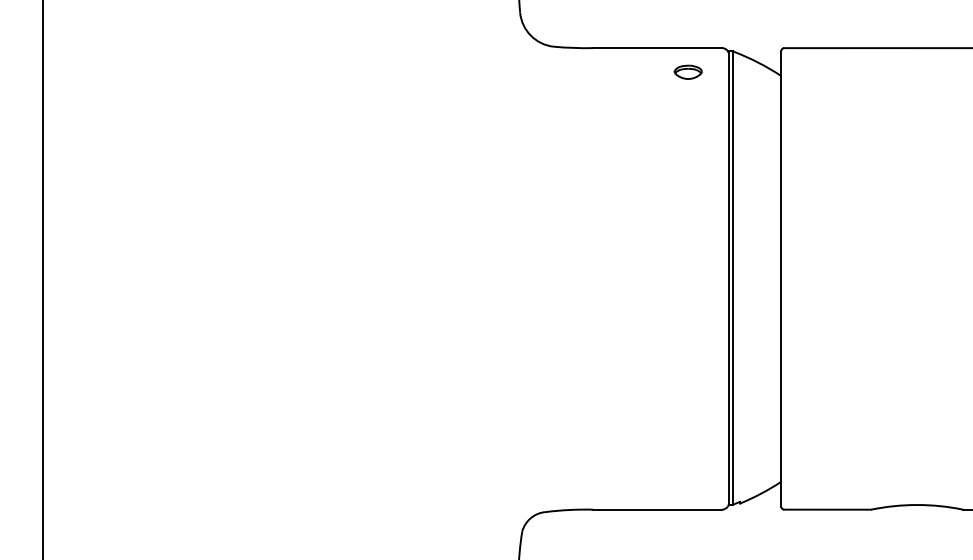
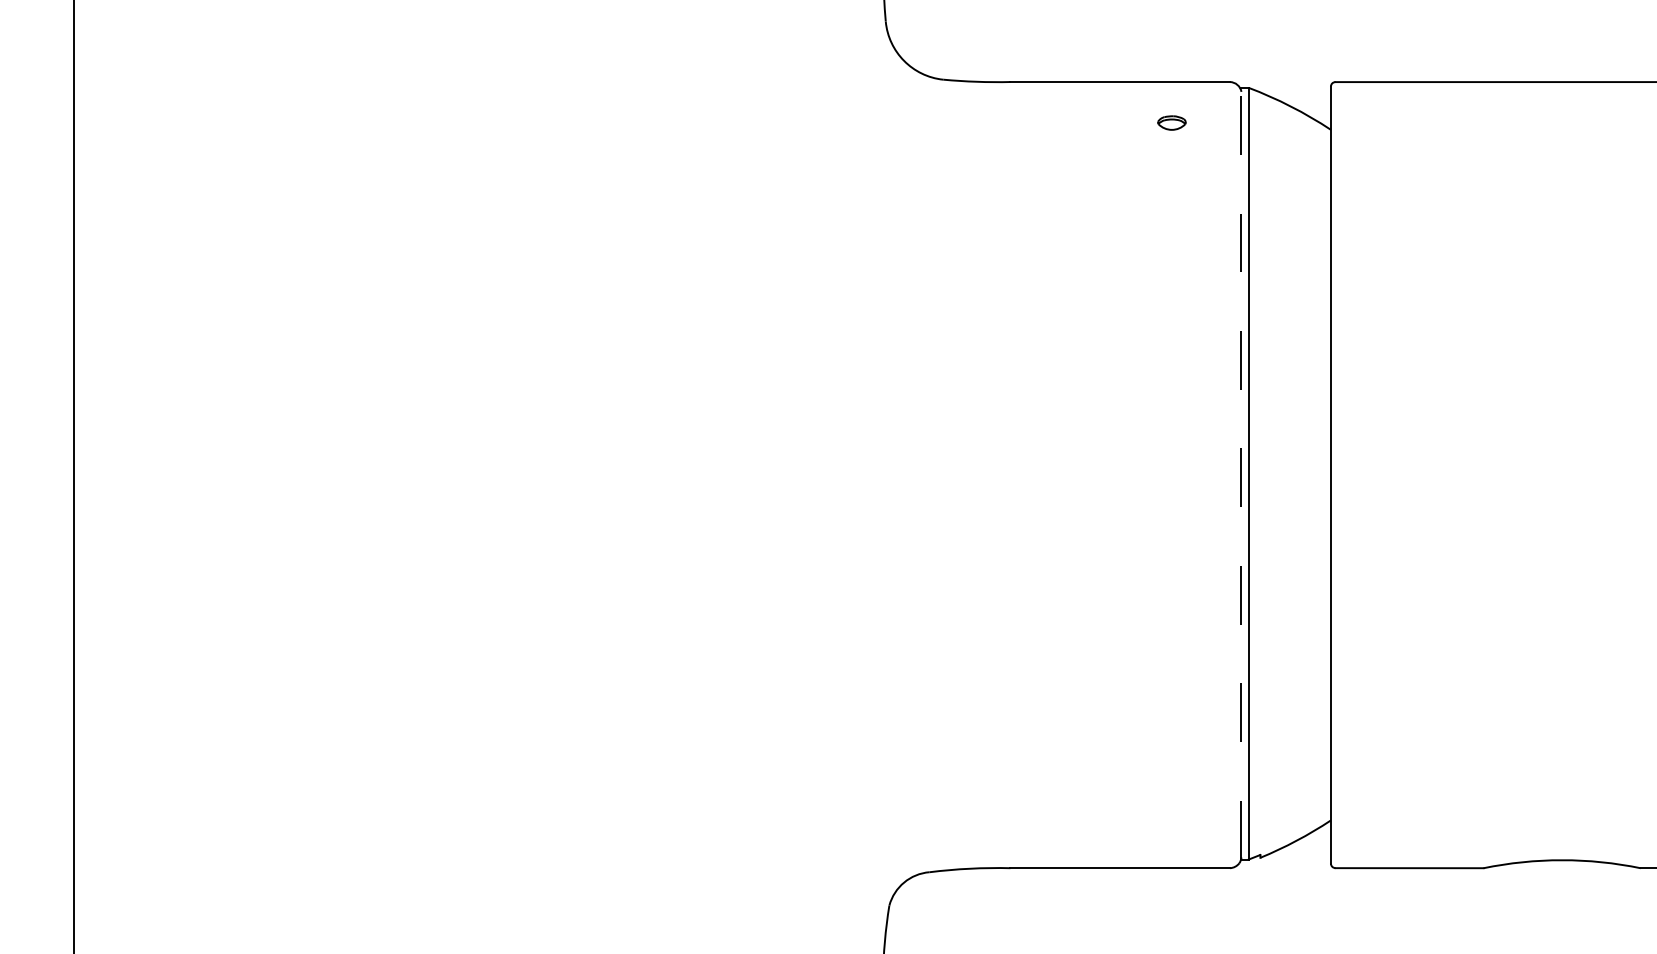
part: (687, 71) -> (1170, 121), size x0.6
line: (728, 278) -> (1240, 474), solid -> dashed

